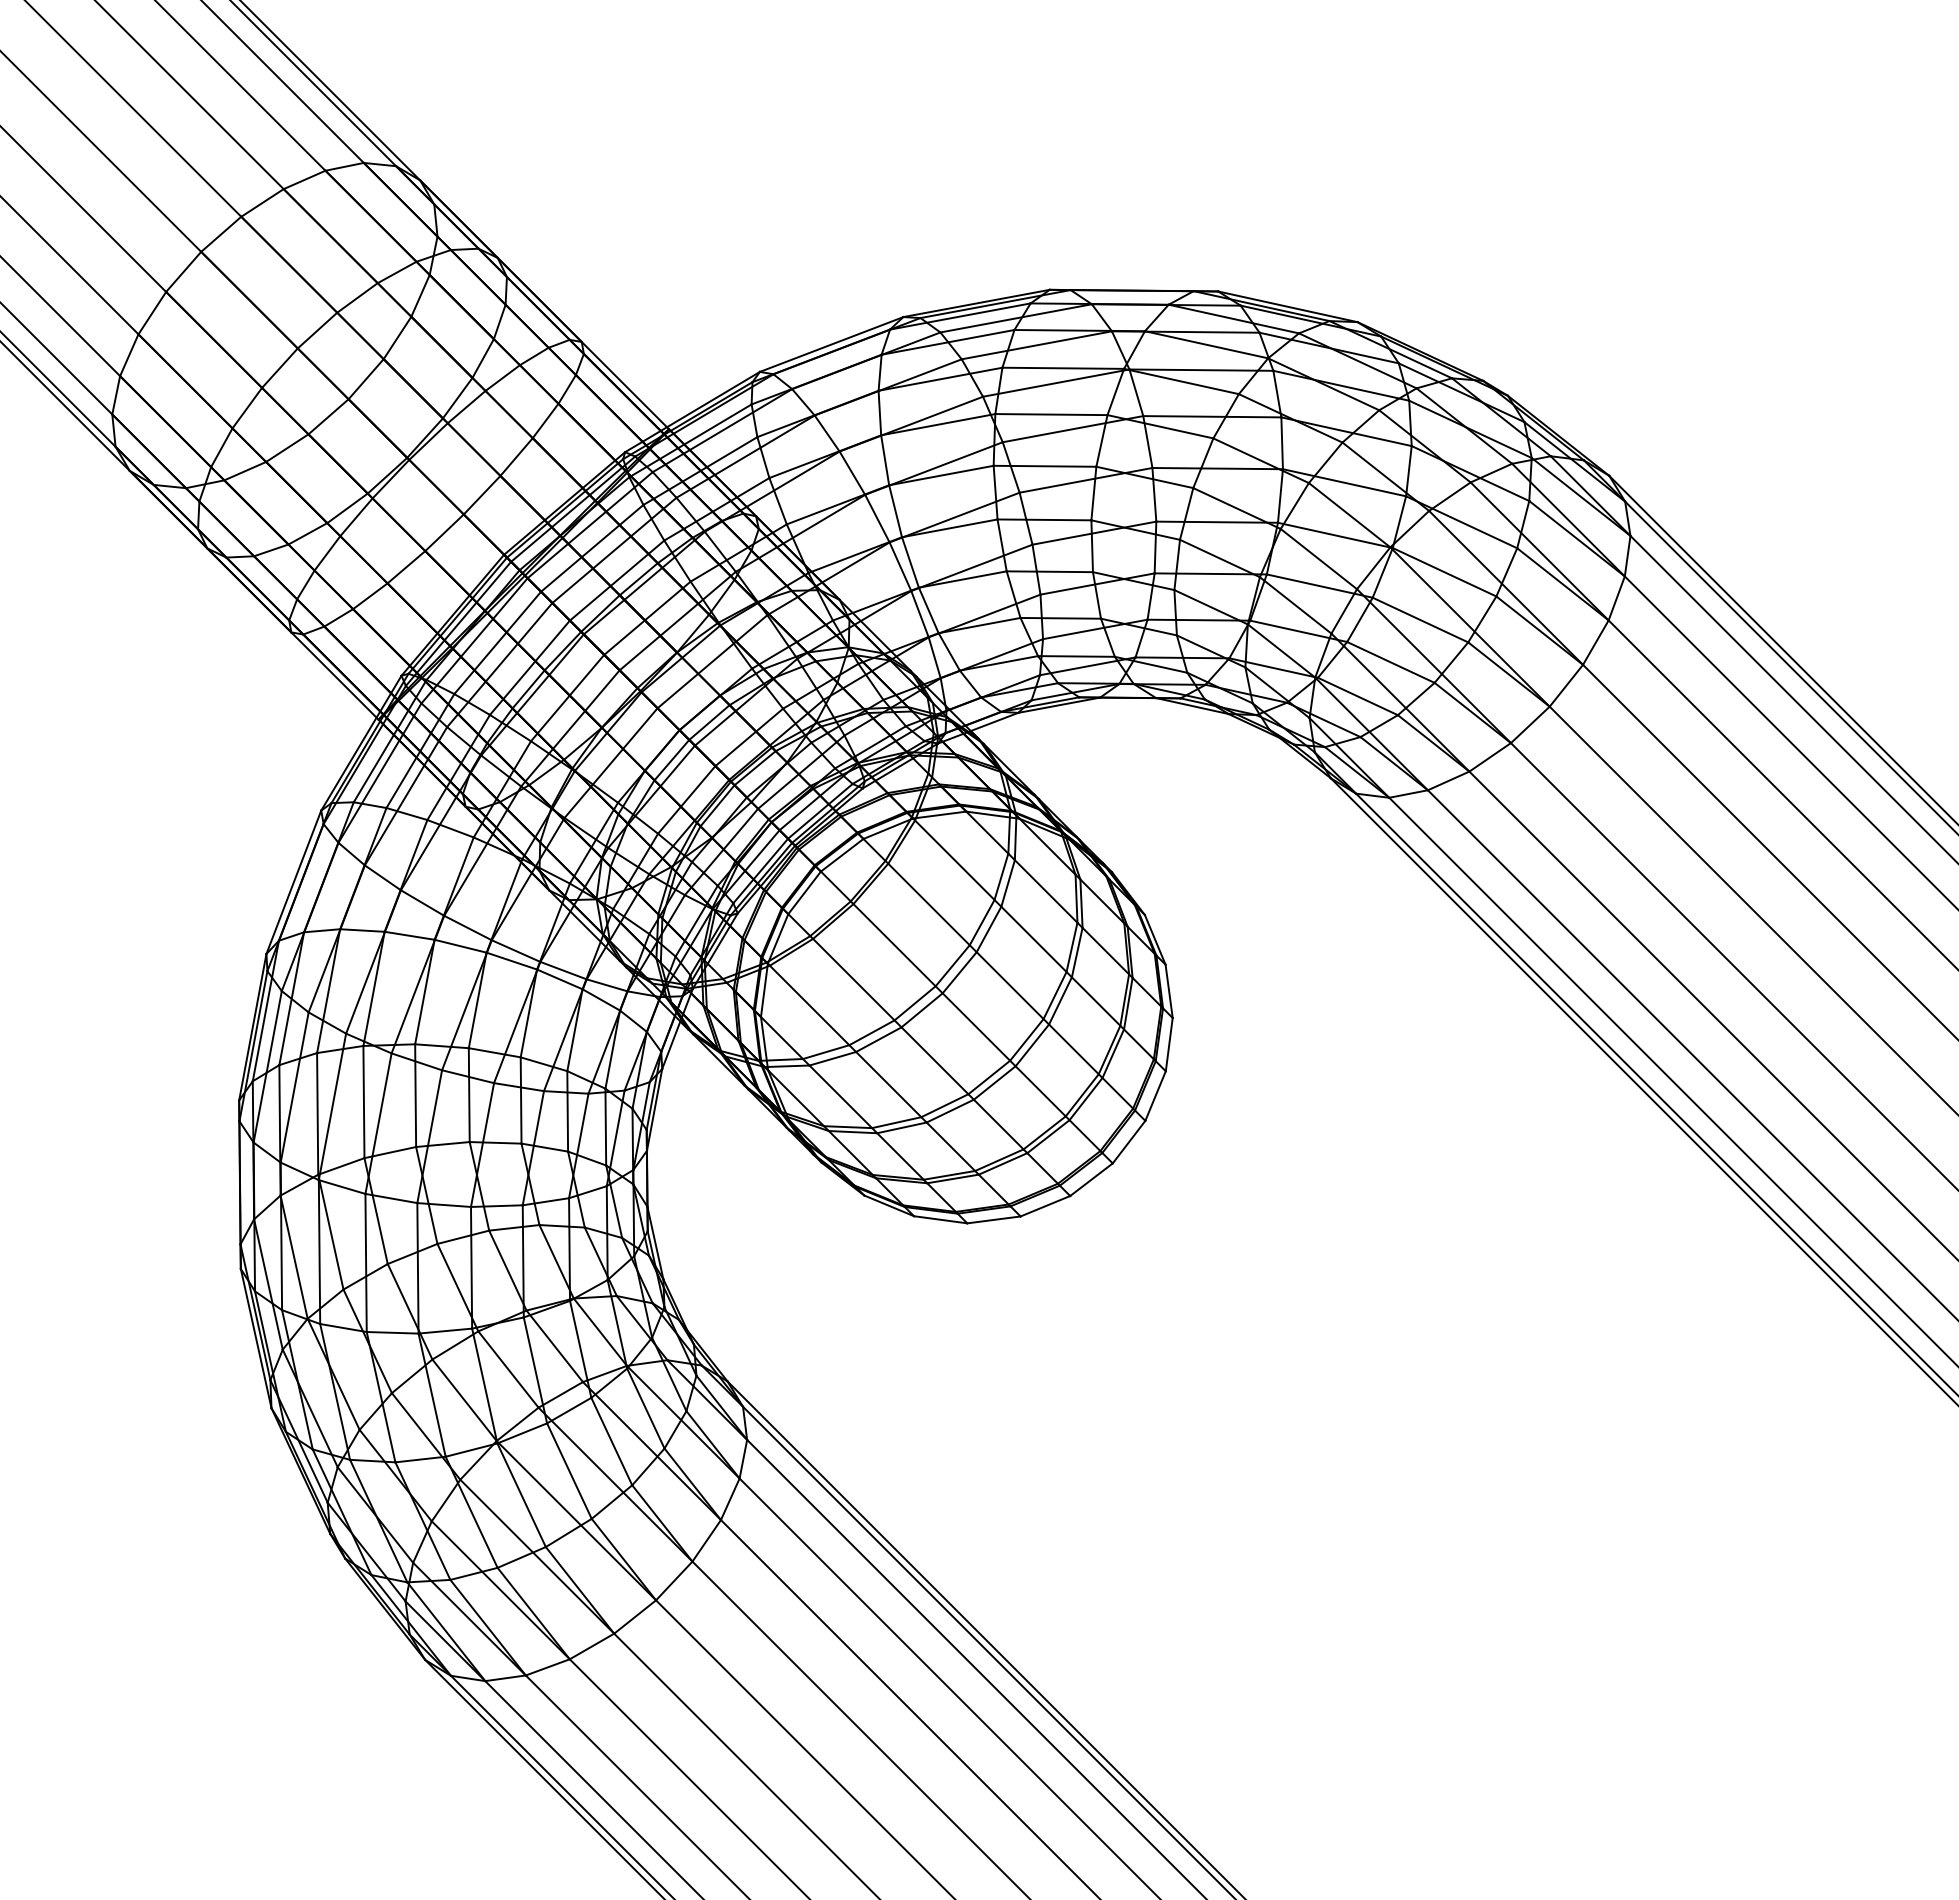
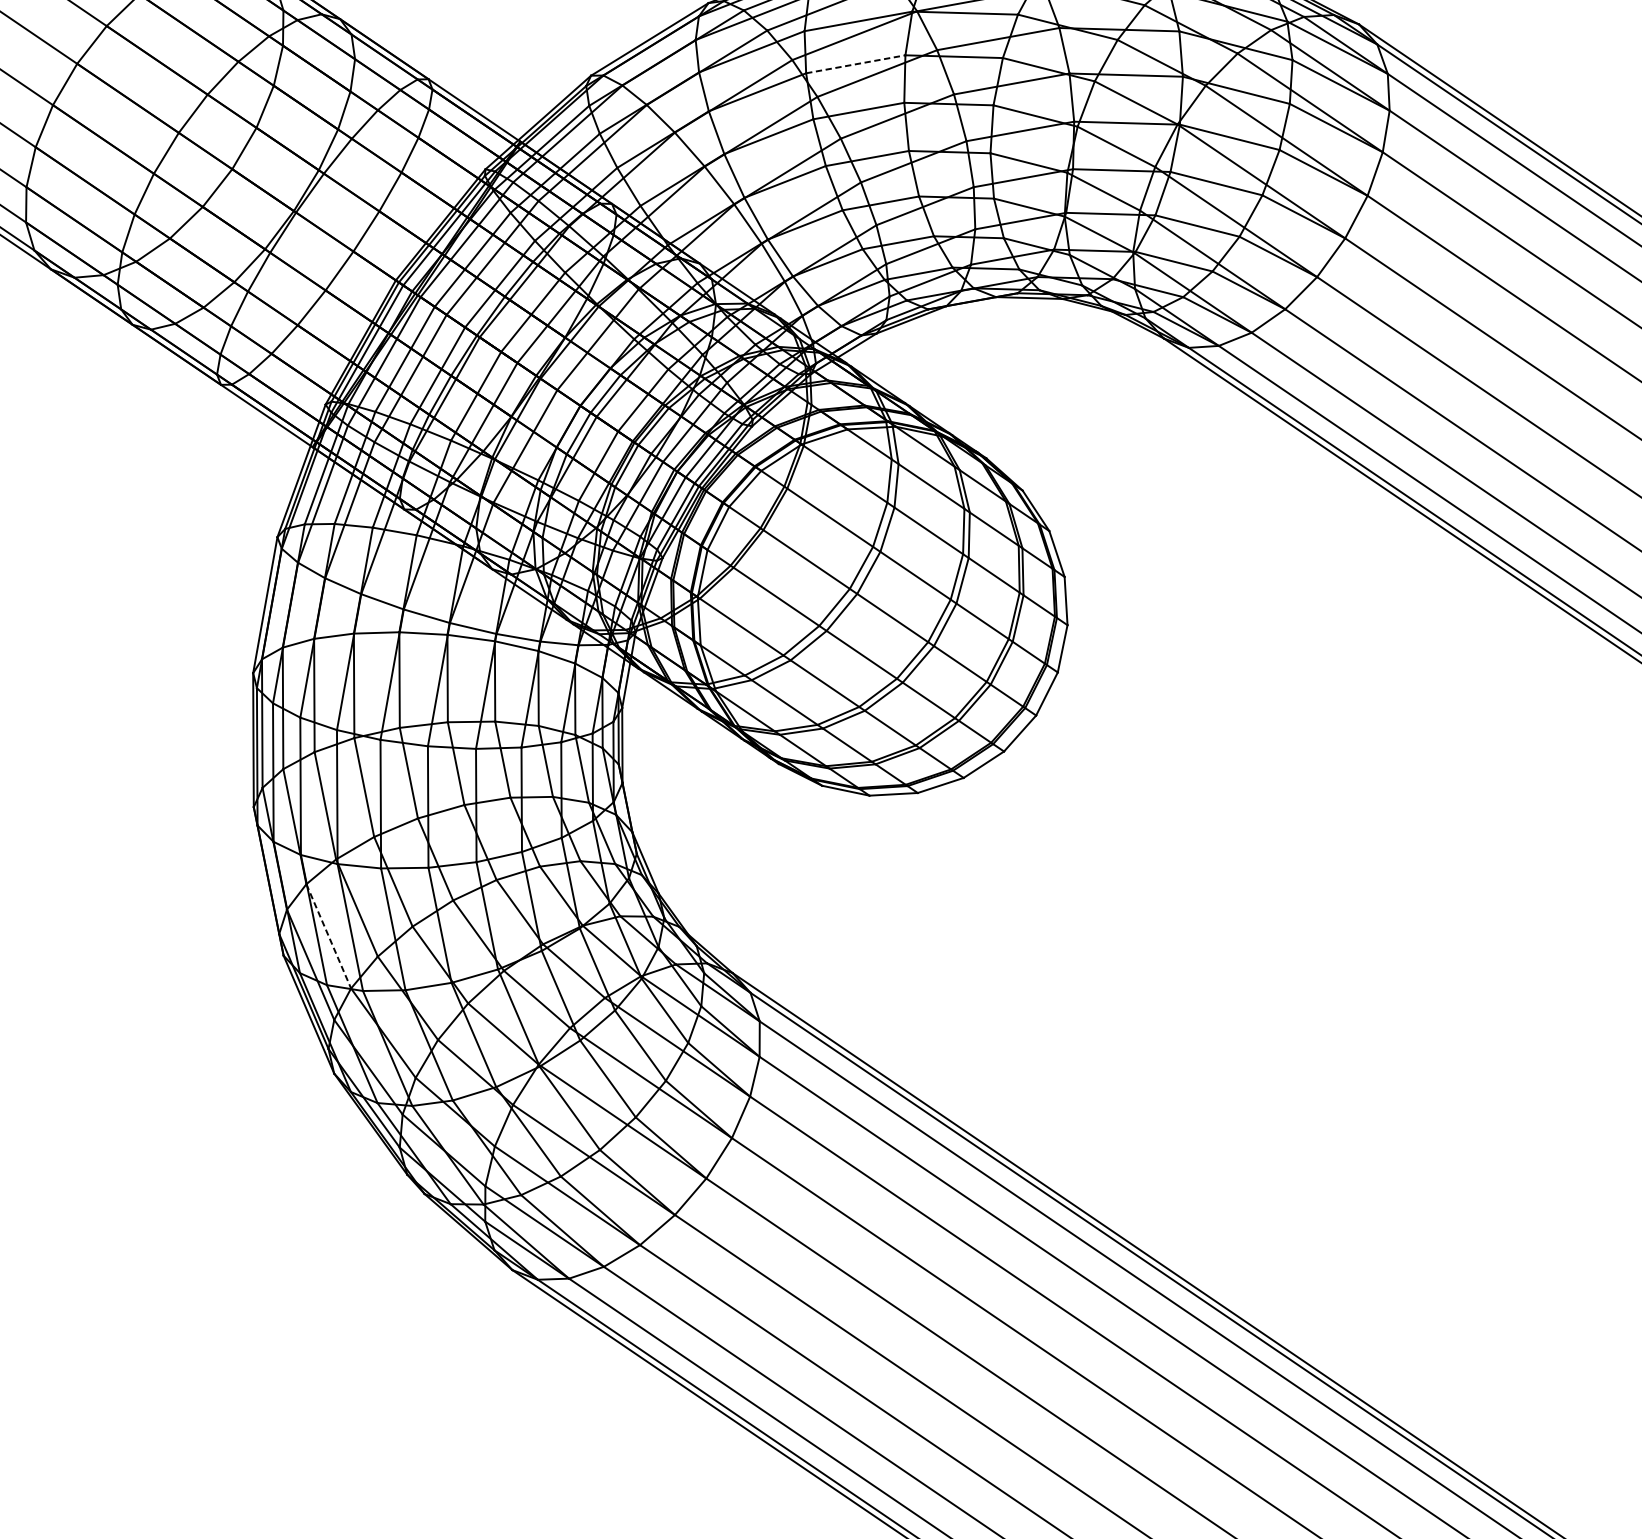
line: (1051, 414) -> (855, 64), solid -> dashed
line: (294, 1257) -> (329, 936), solid -> dashed

